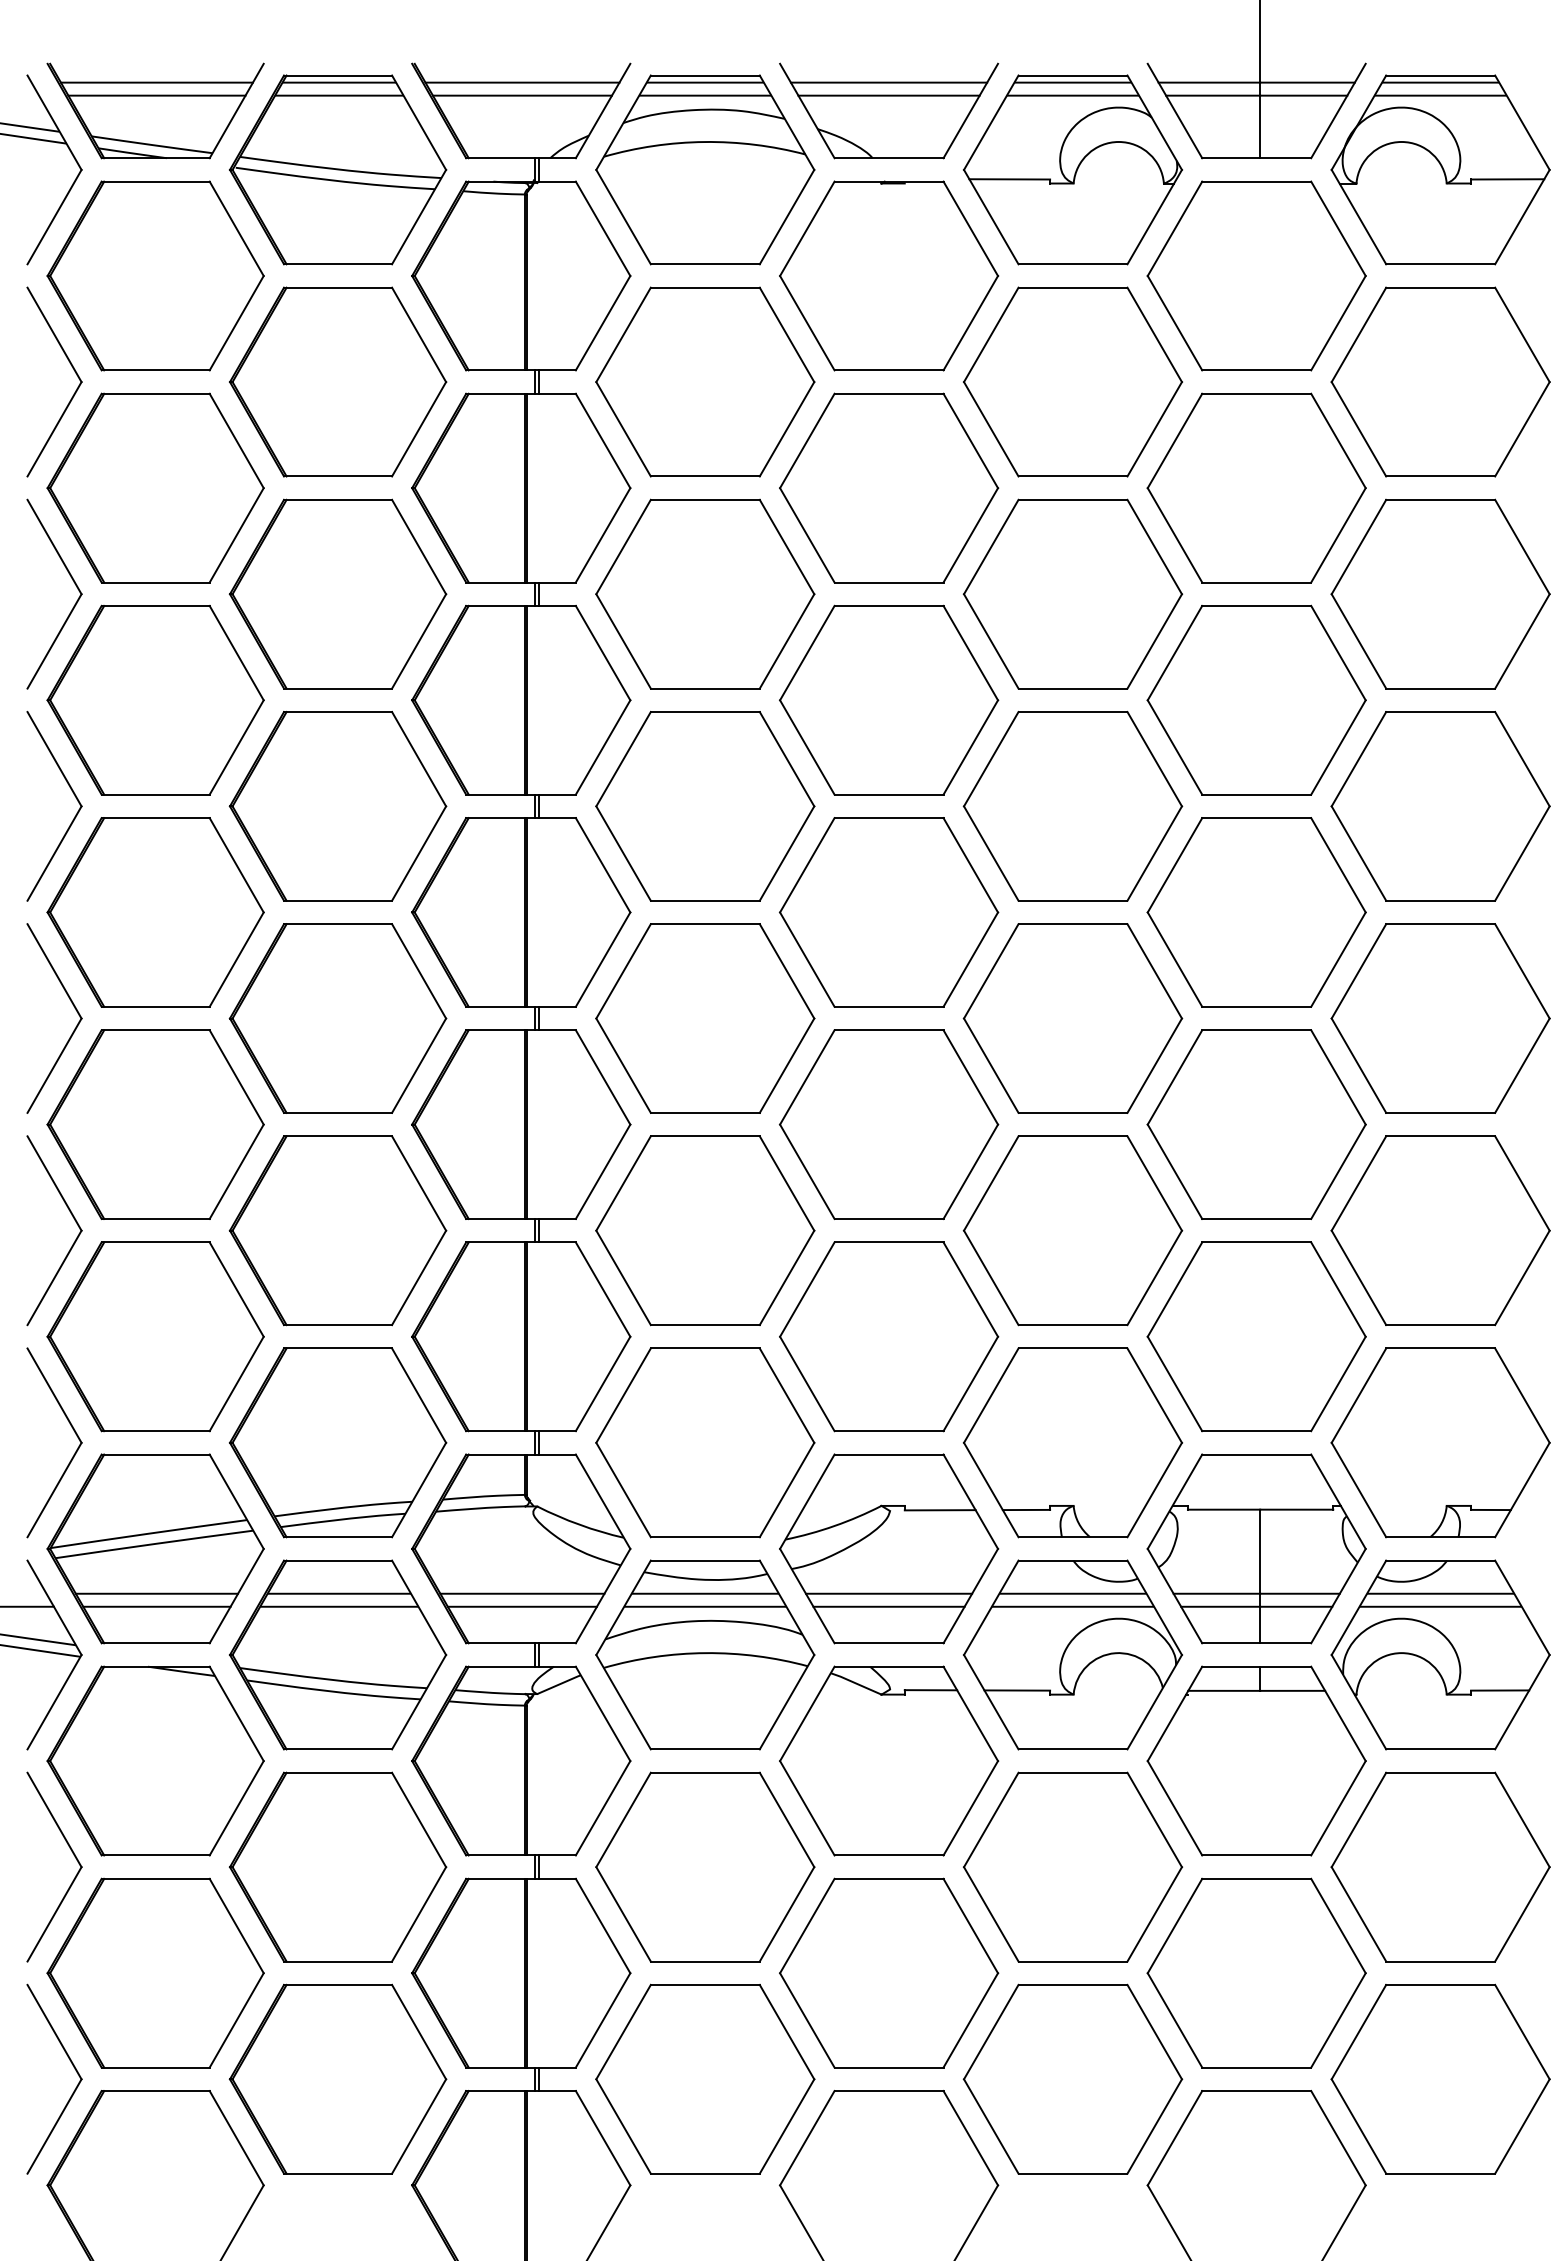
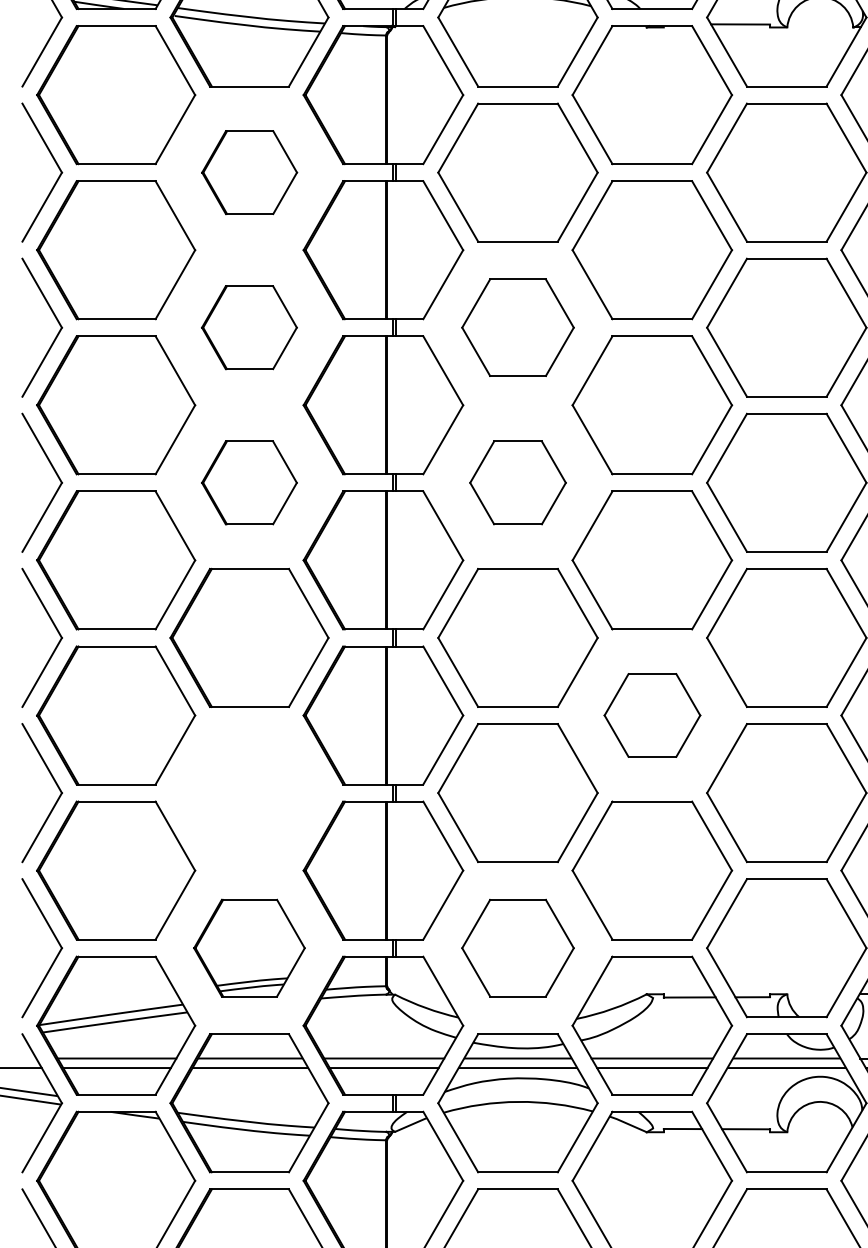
part: (338, 381) -> (249, 172), size x0.6
part: (337, 593) -> (249, 327), size x0.6
part: (705, 593) -> (518, 327), size x0.7
part: (337, 806) -> (249, 482), size x0.6
part: (705, 806) -> (518, 482), size x0.6
part: (889, 1124) -> (652, 715), size x0.6
part: (337, 1230) -> (249, 792), removed
part: (337, 1442) -> (249, 947), size x0.7
part: (705, 1442) -> (518, 947), size x0.7

